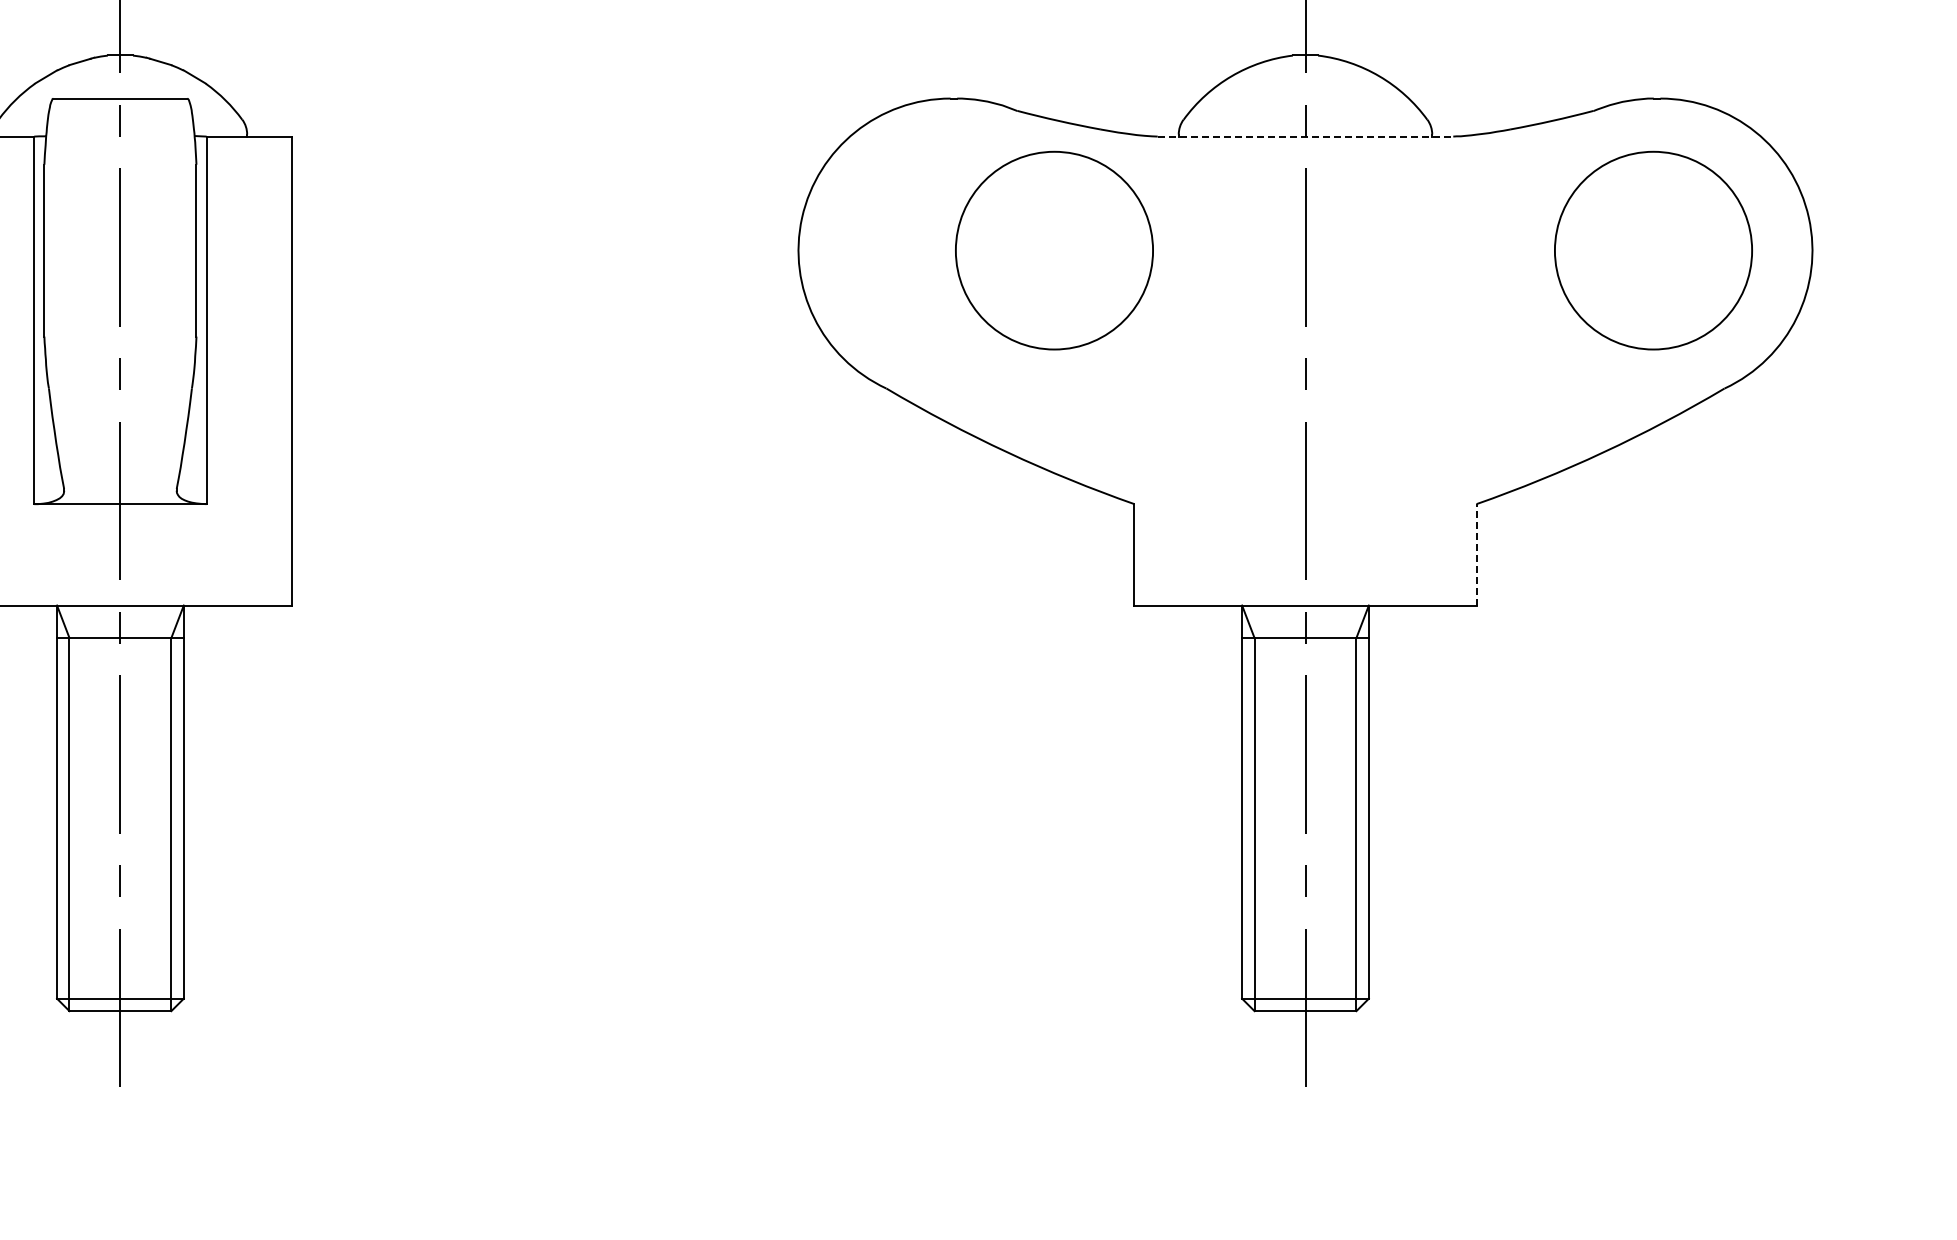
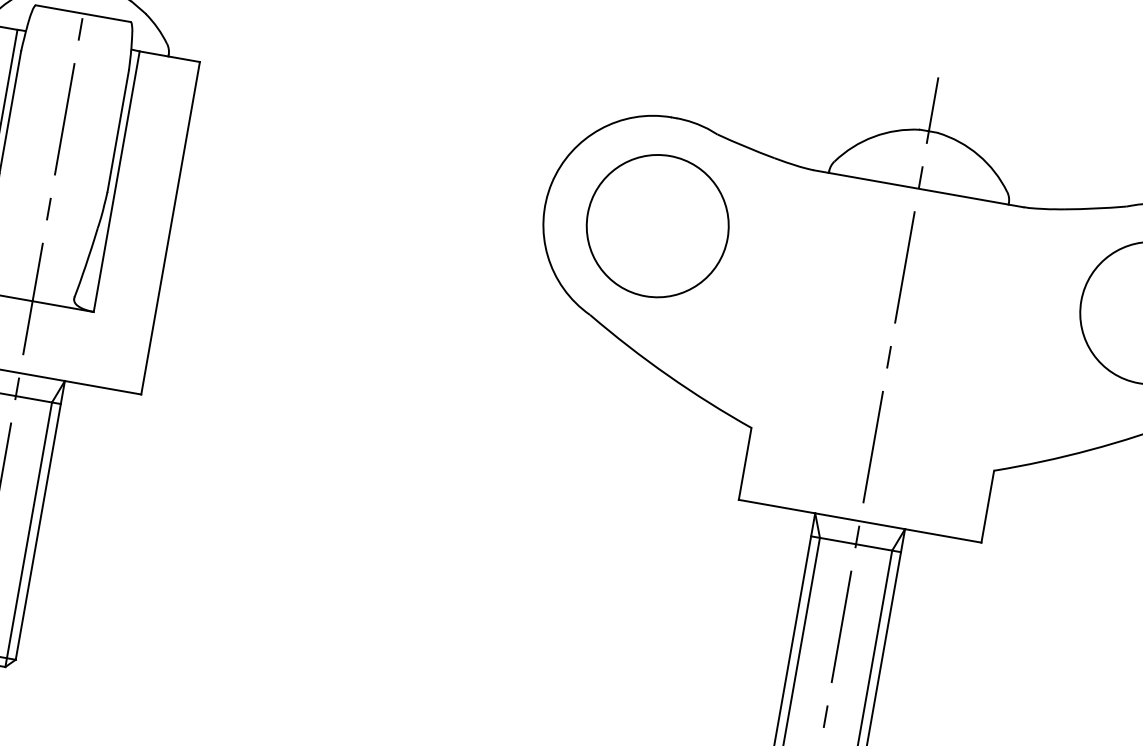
line: (1305, 136) -> (918, 188), dashed -> solid
part: (1054, 250) -> (657, 226), moved
line: (1476, 554) -> (987, 506), dashed -> solid

